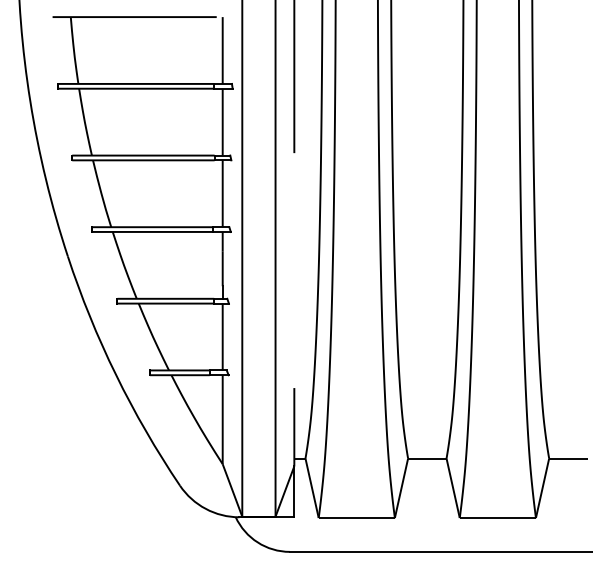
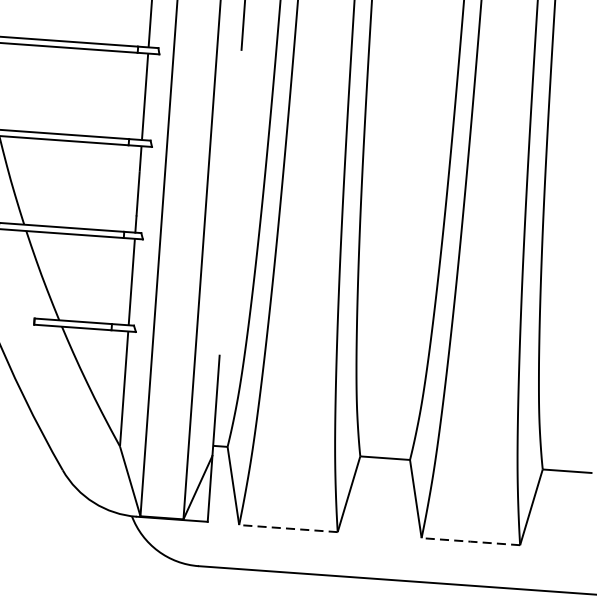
line: (356, 518) -> (288, 529), solid -> dashed
line: (498, 518) -> (471, 542), solid -> dashed

